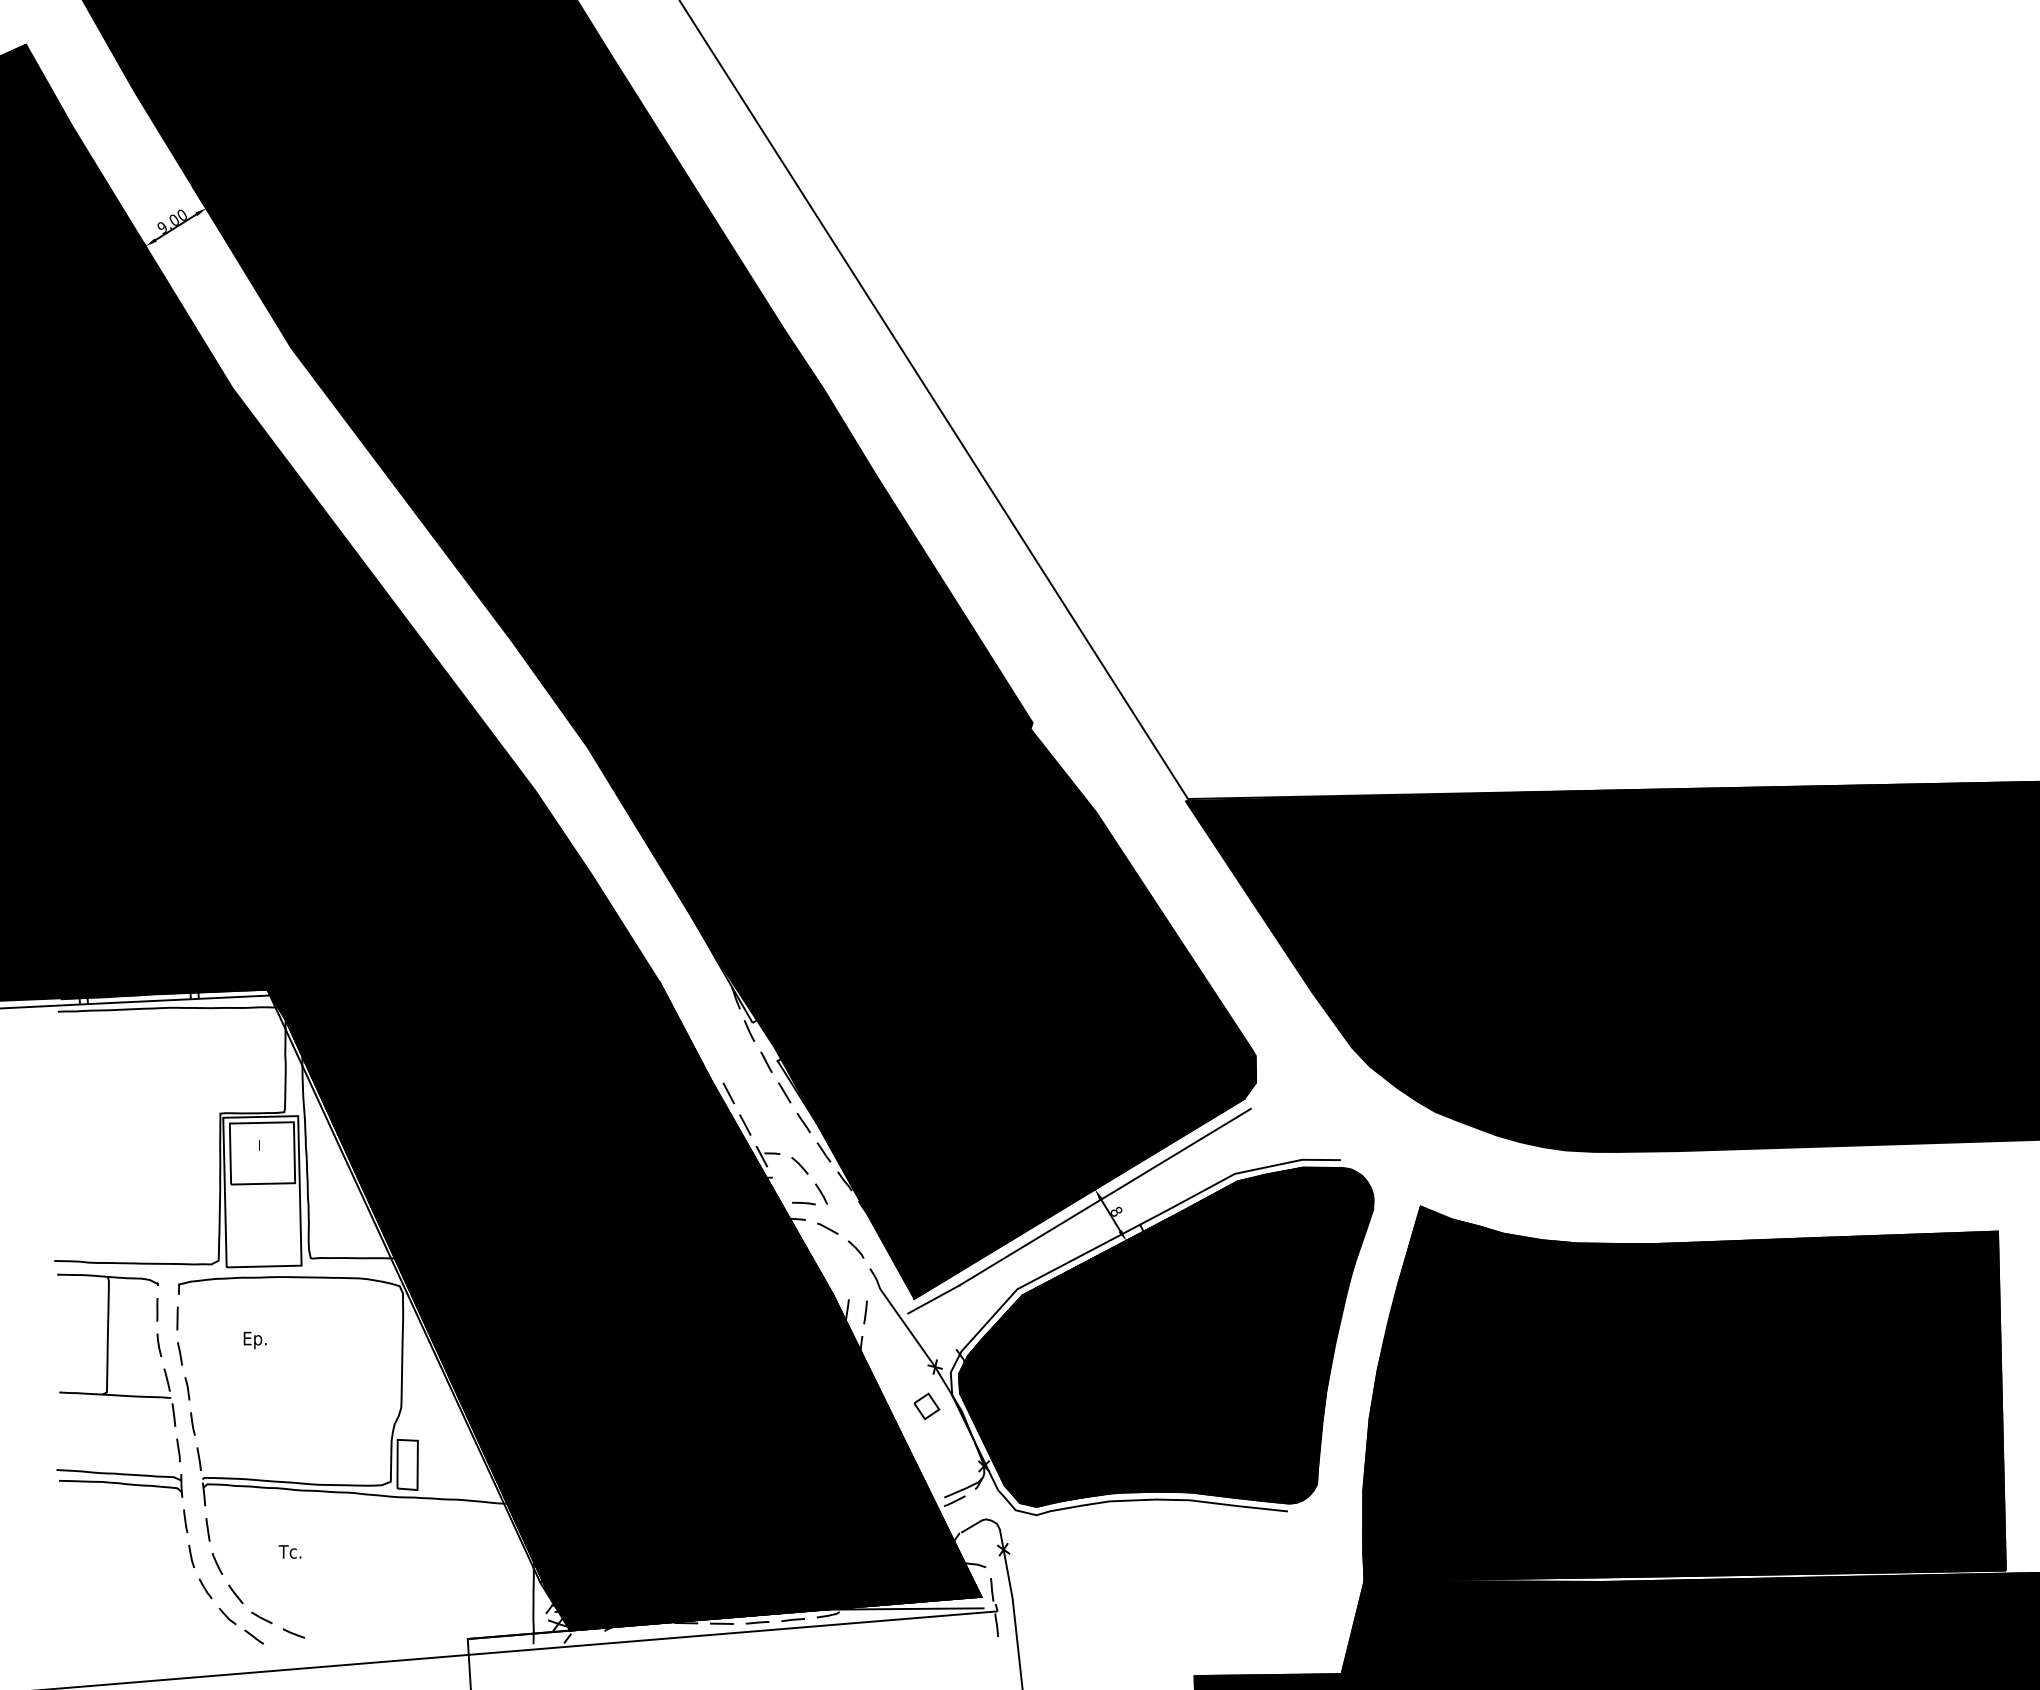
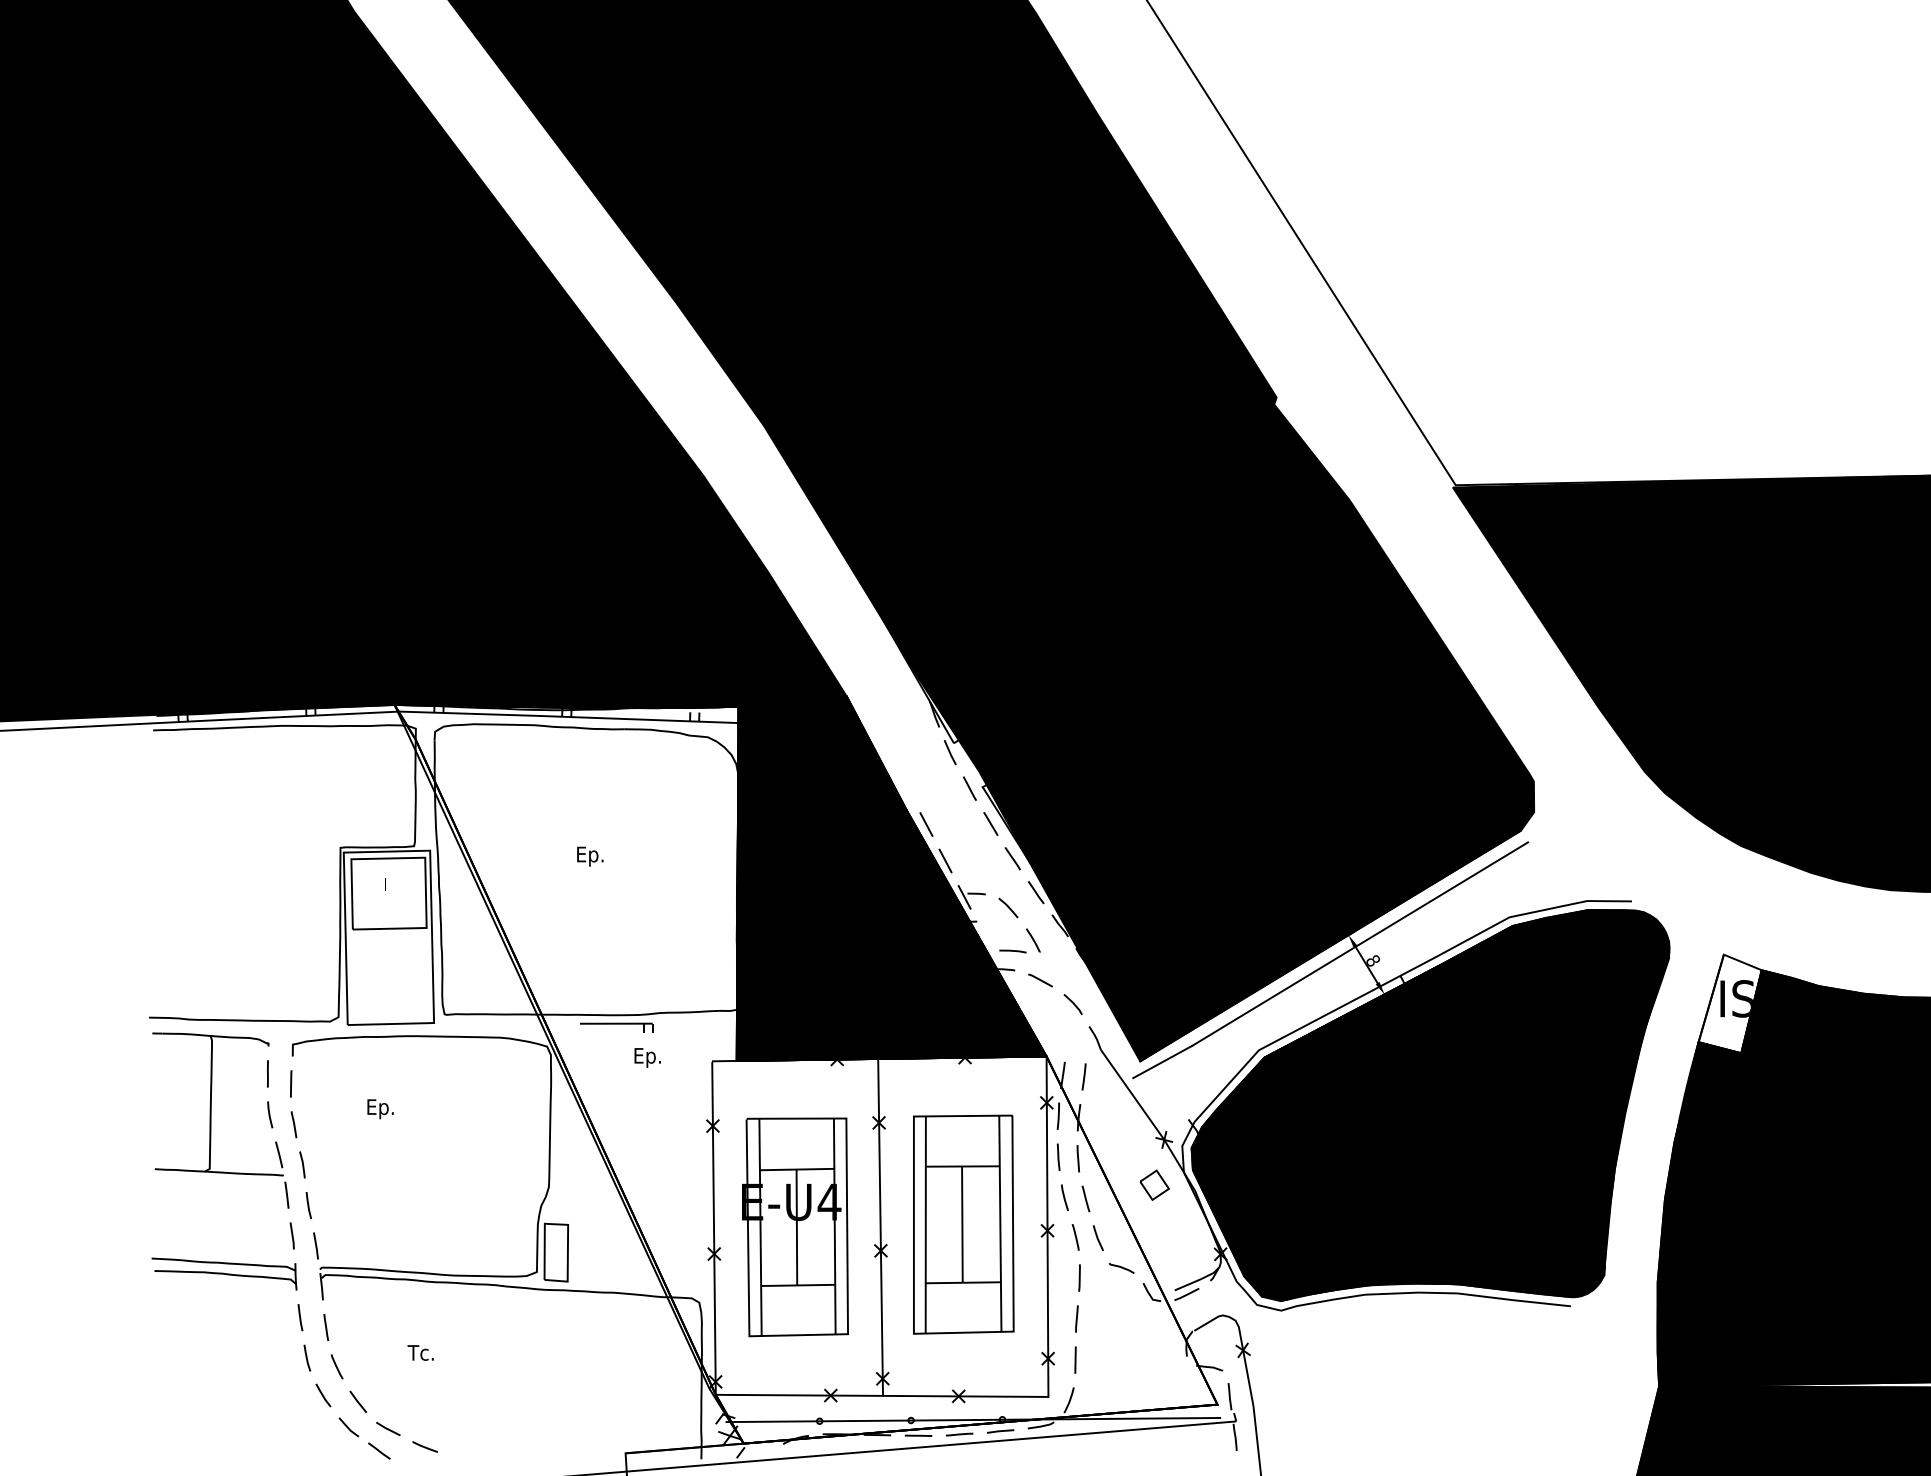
fill: (1425, 1248) -> (1729, 1003), removed
fill: (624, 1309) -> (806, 1073), removed

